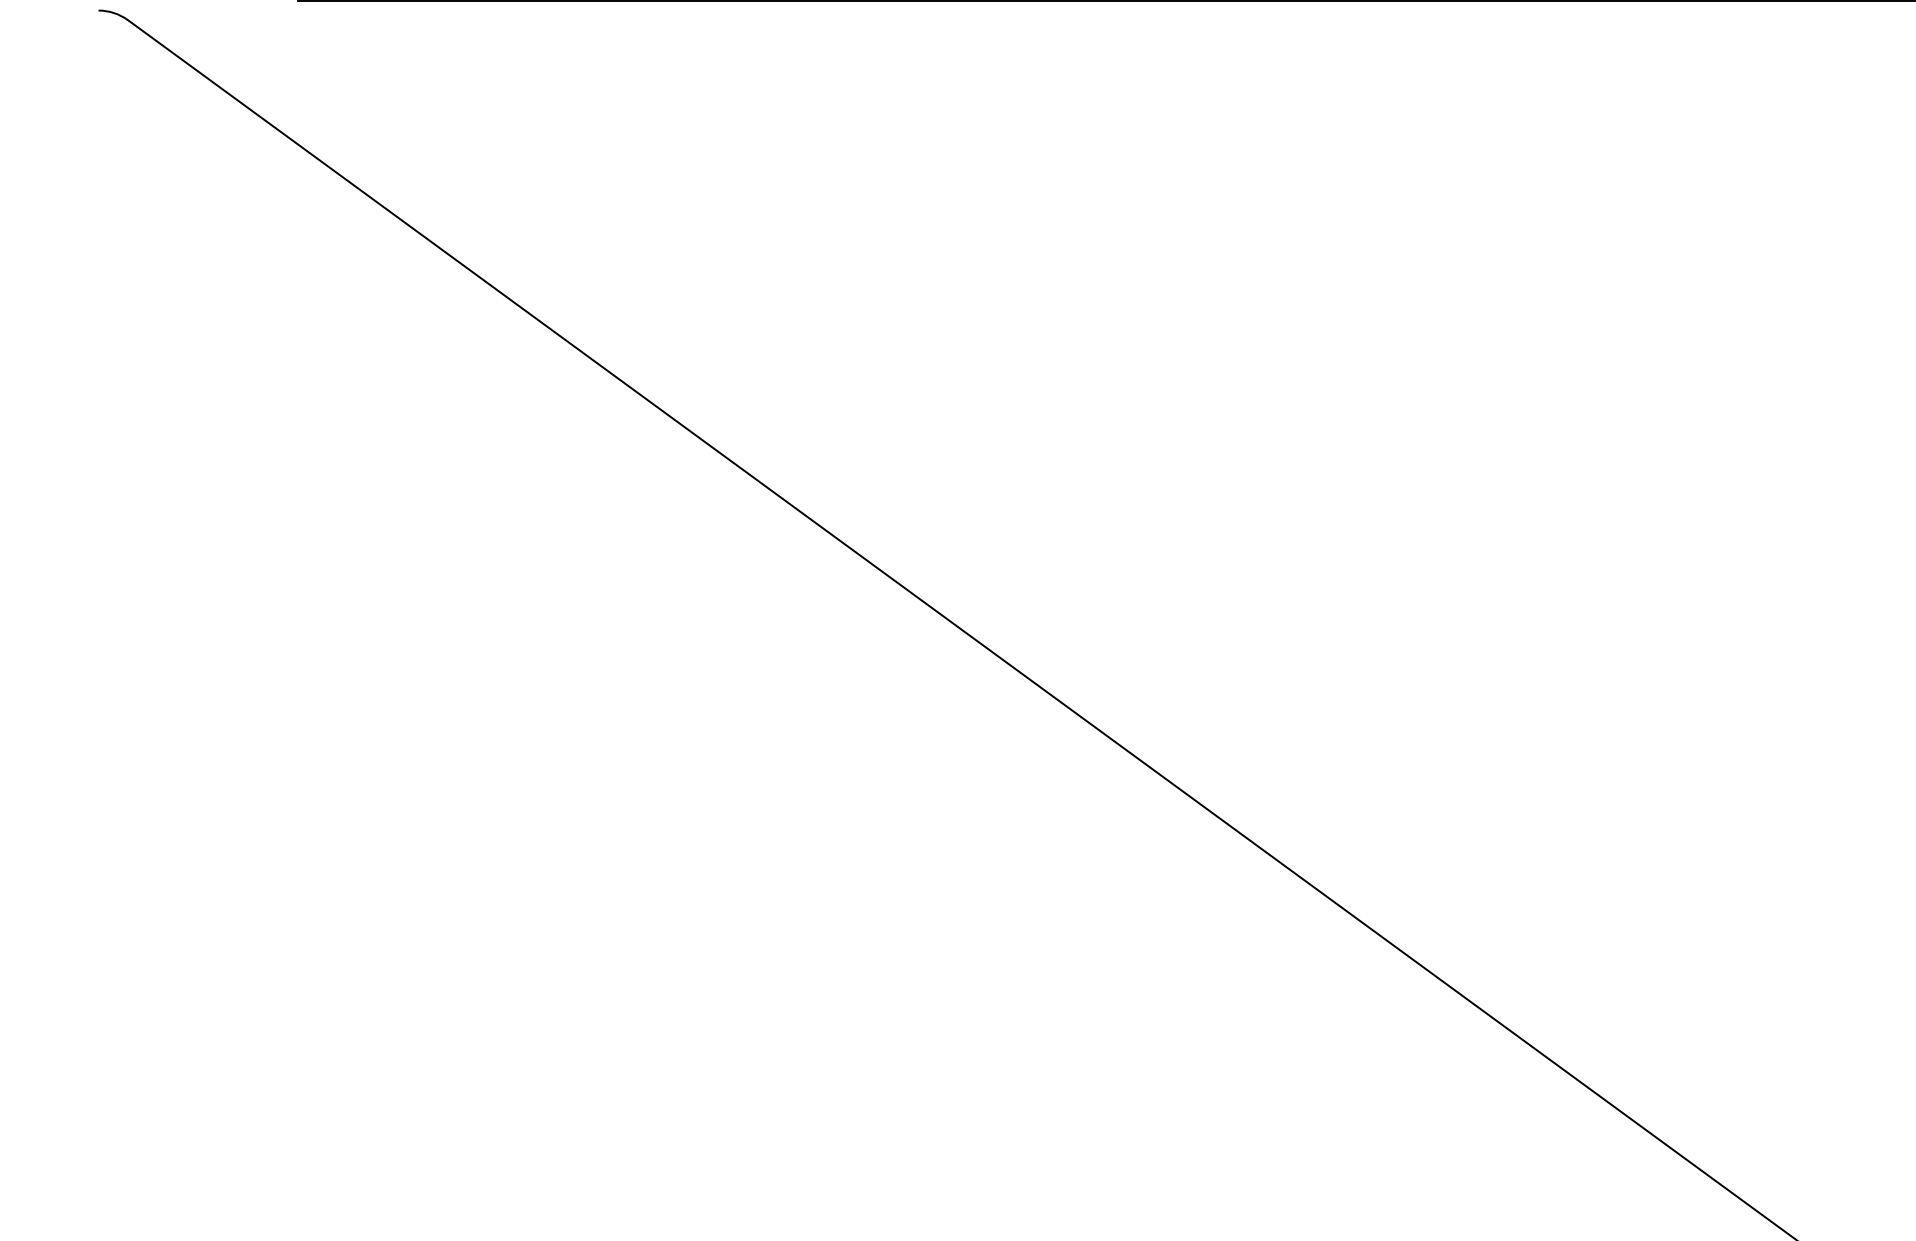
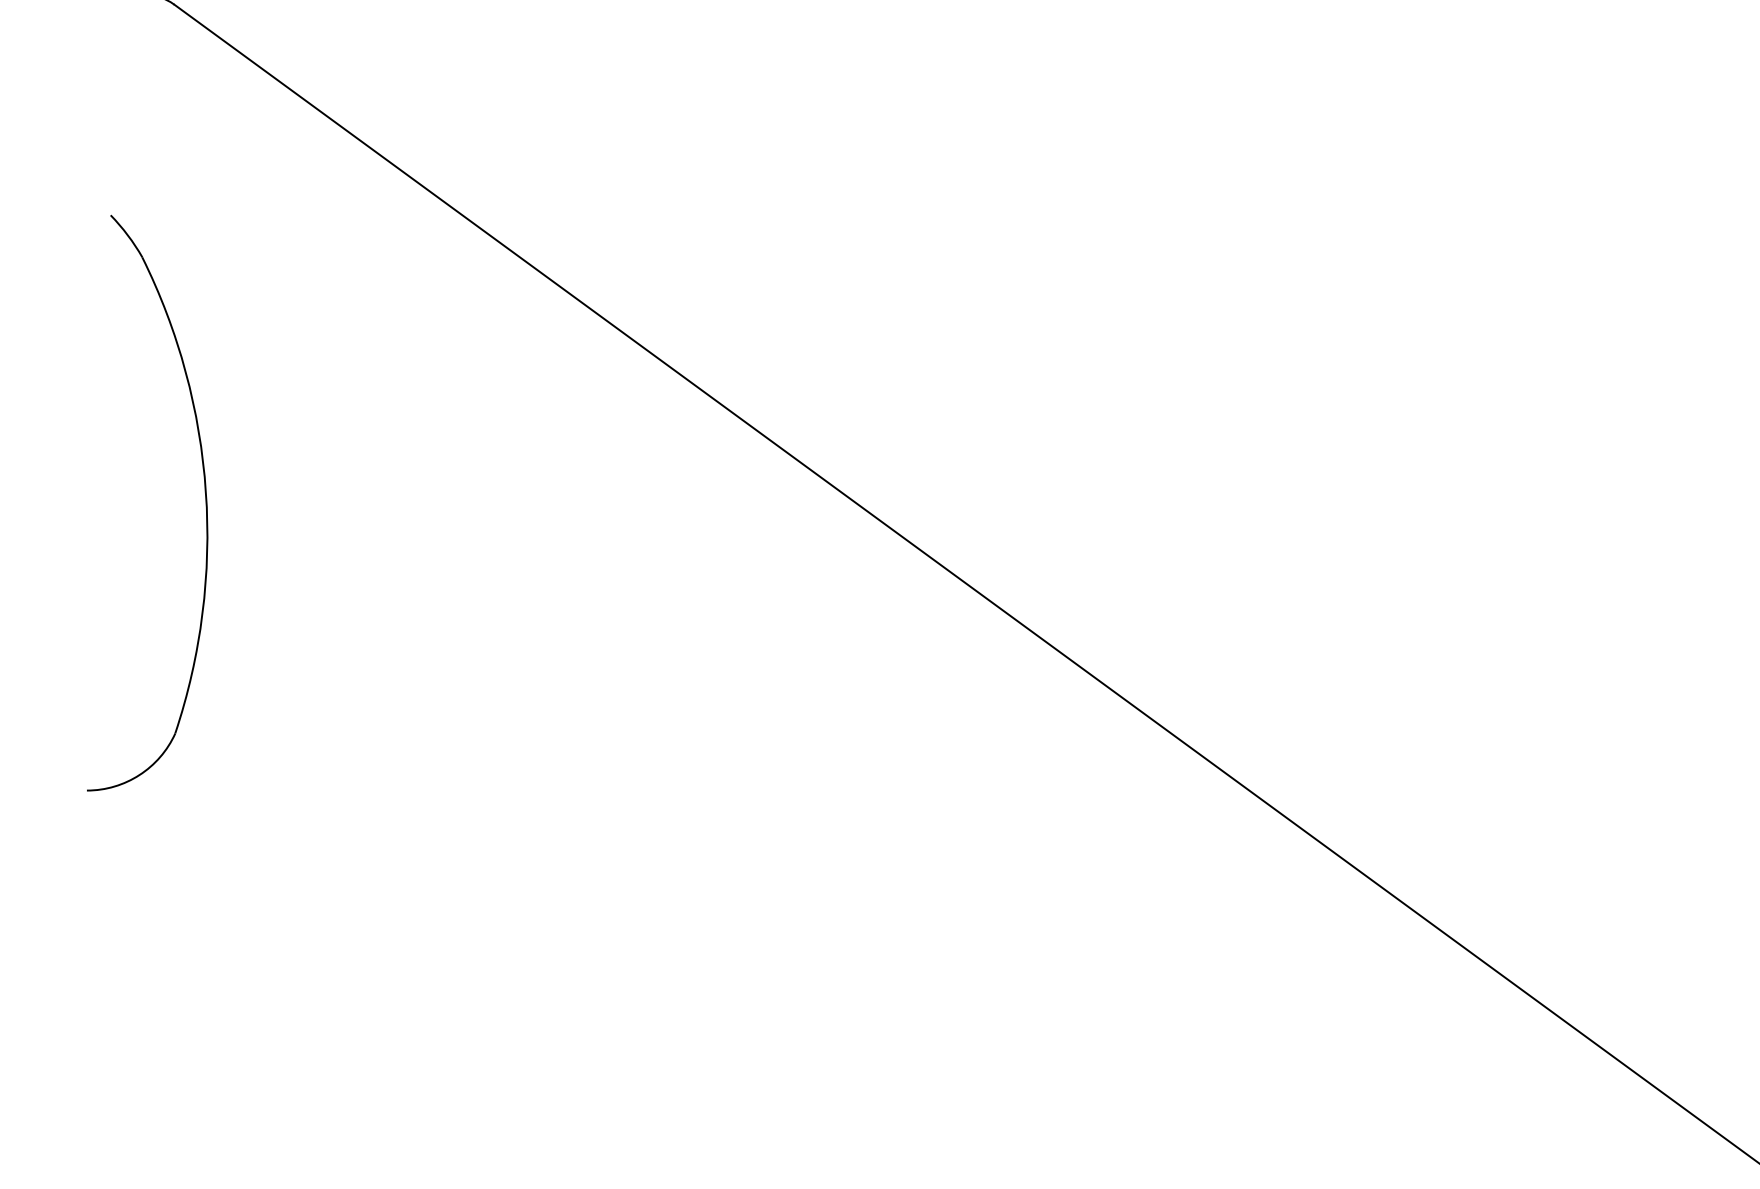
part: (154, 452) -> (204, 500), added

